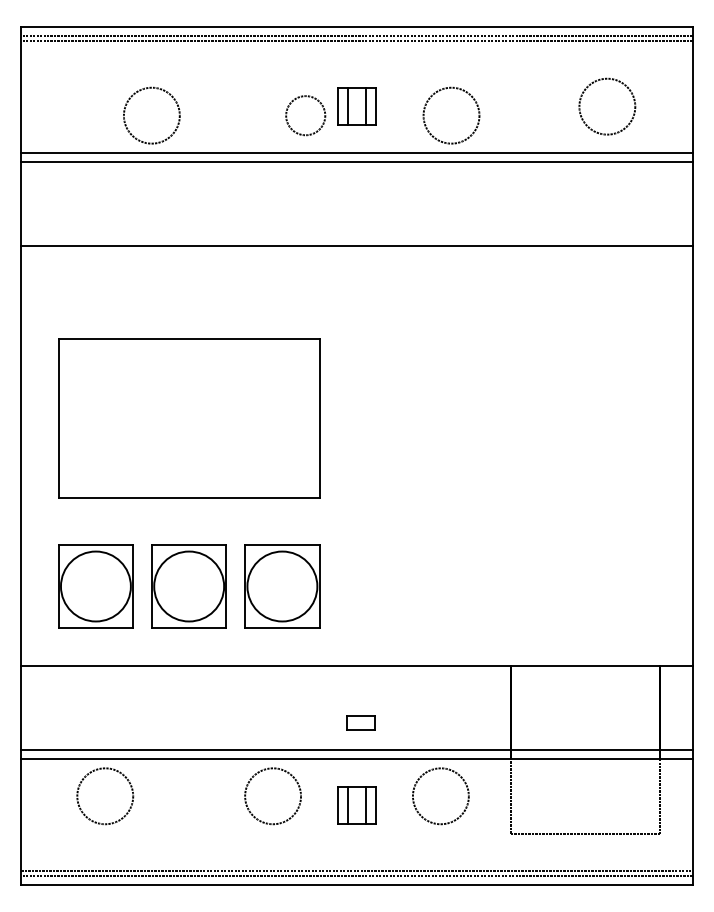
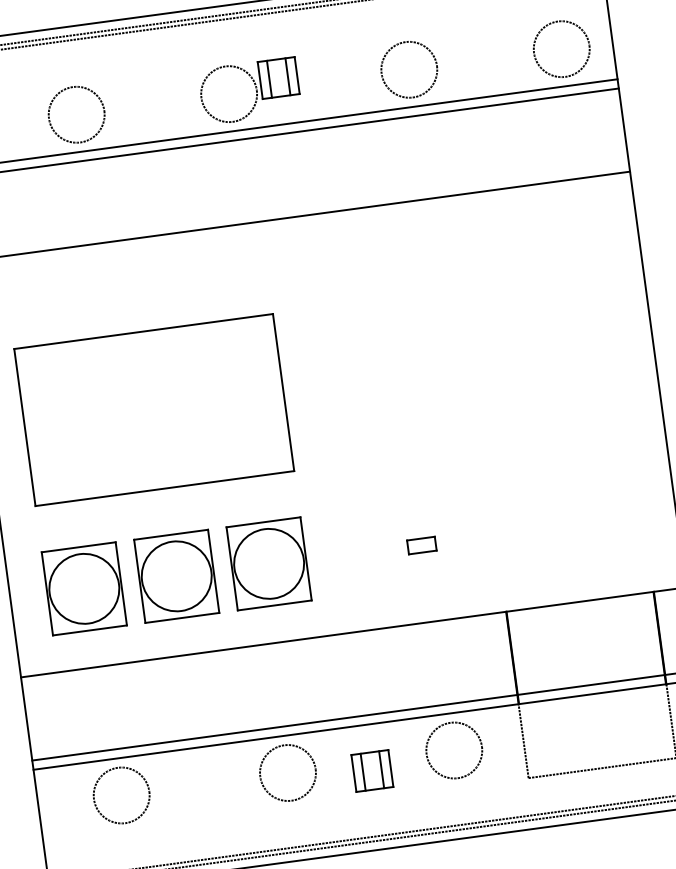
circle: (607, 106) -> (561, 48), moved
circle: (305, 115) -> (228, 94), size x1.43
circle: (451, 115) -> (409, 69), moved
part: (360, 722) -> (421, 545), moved

